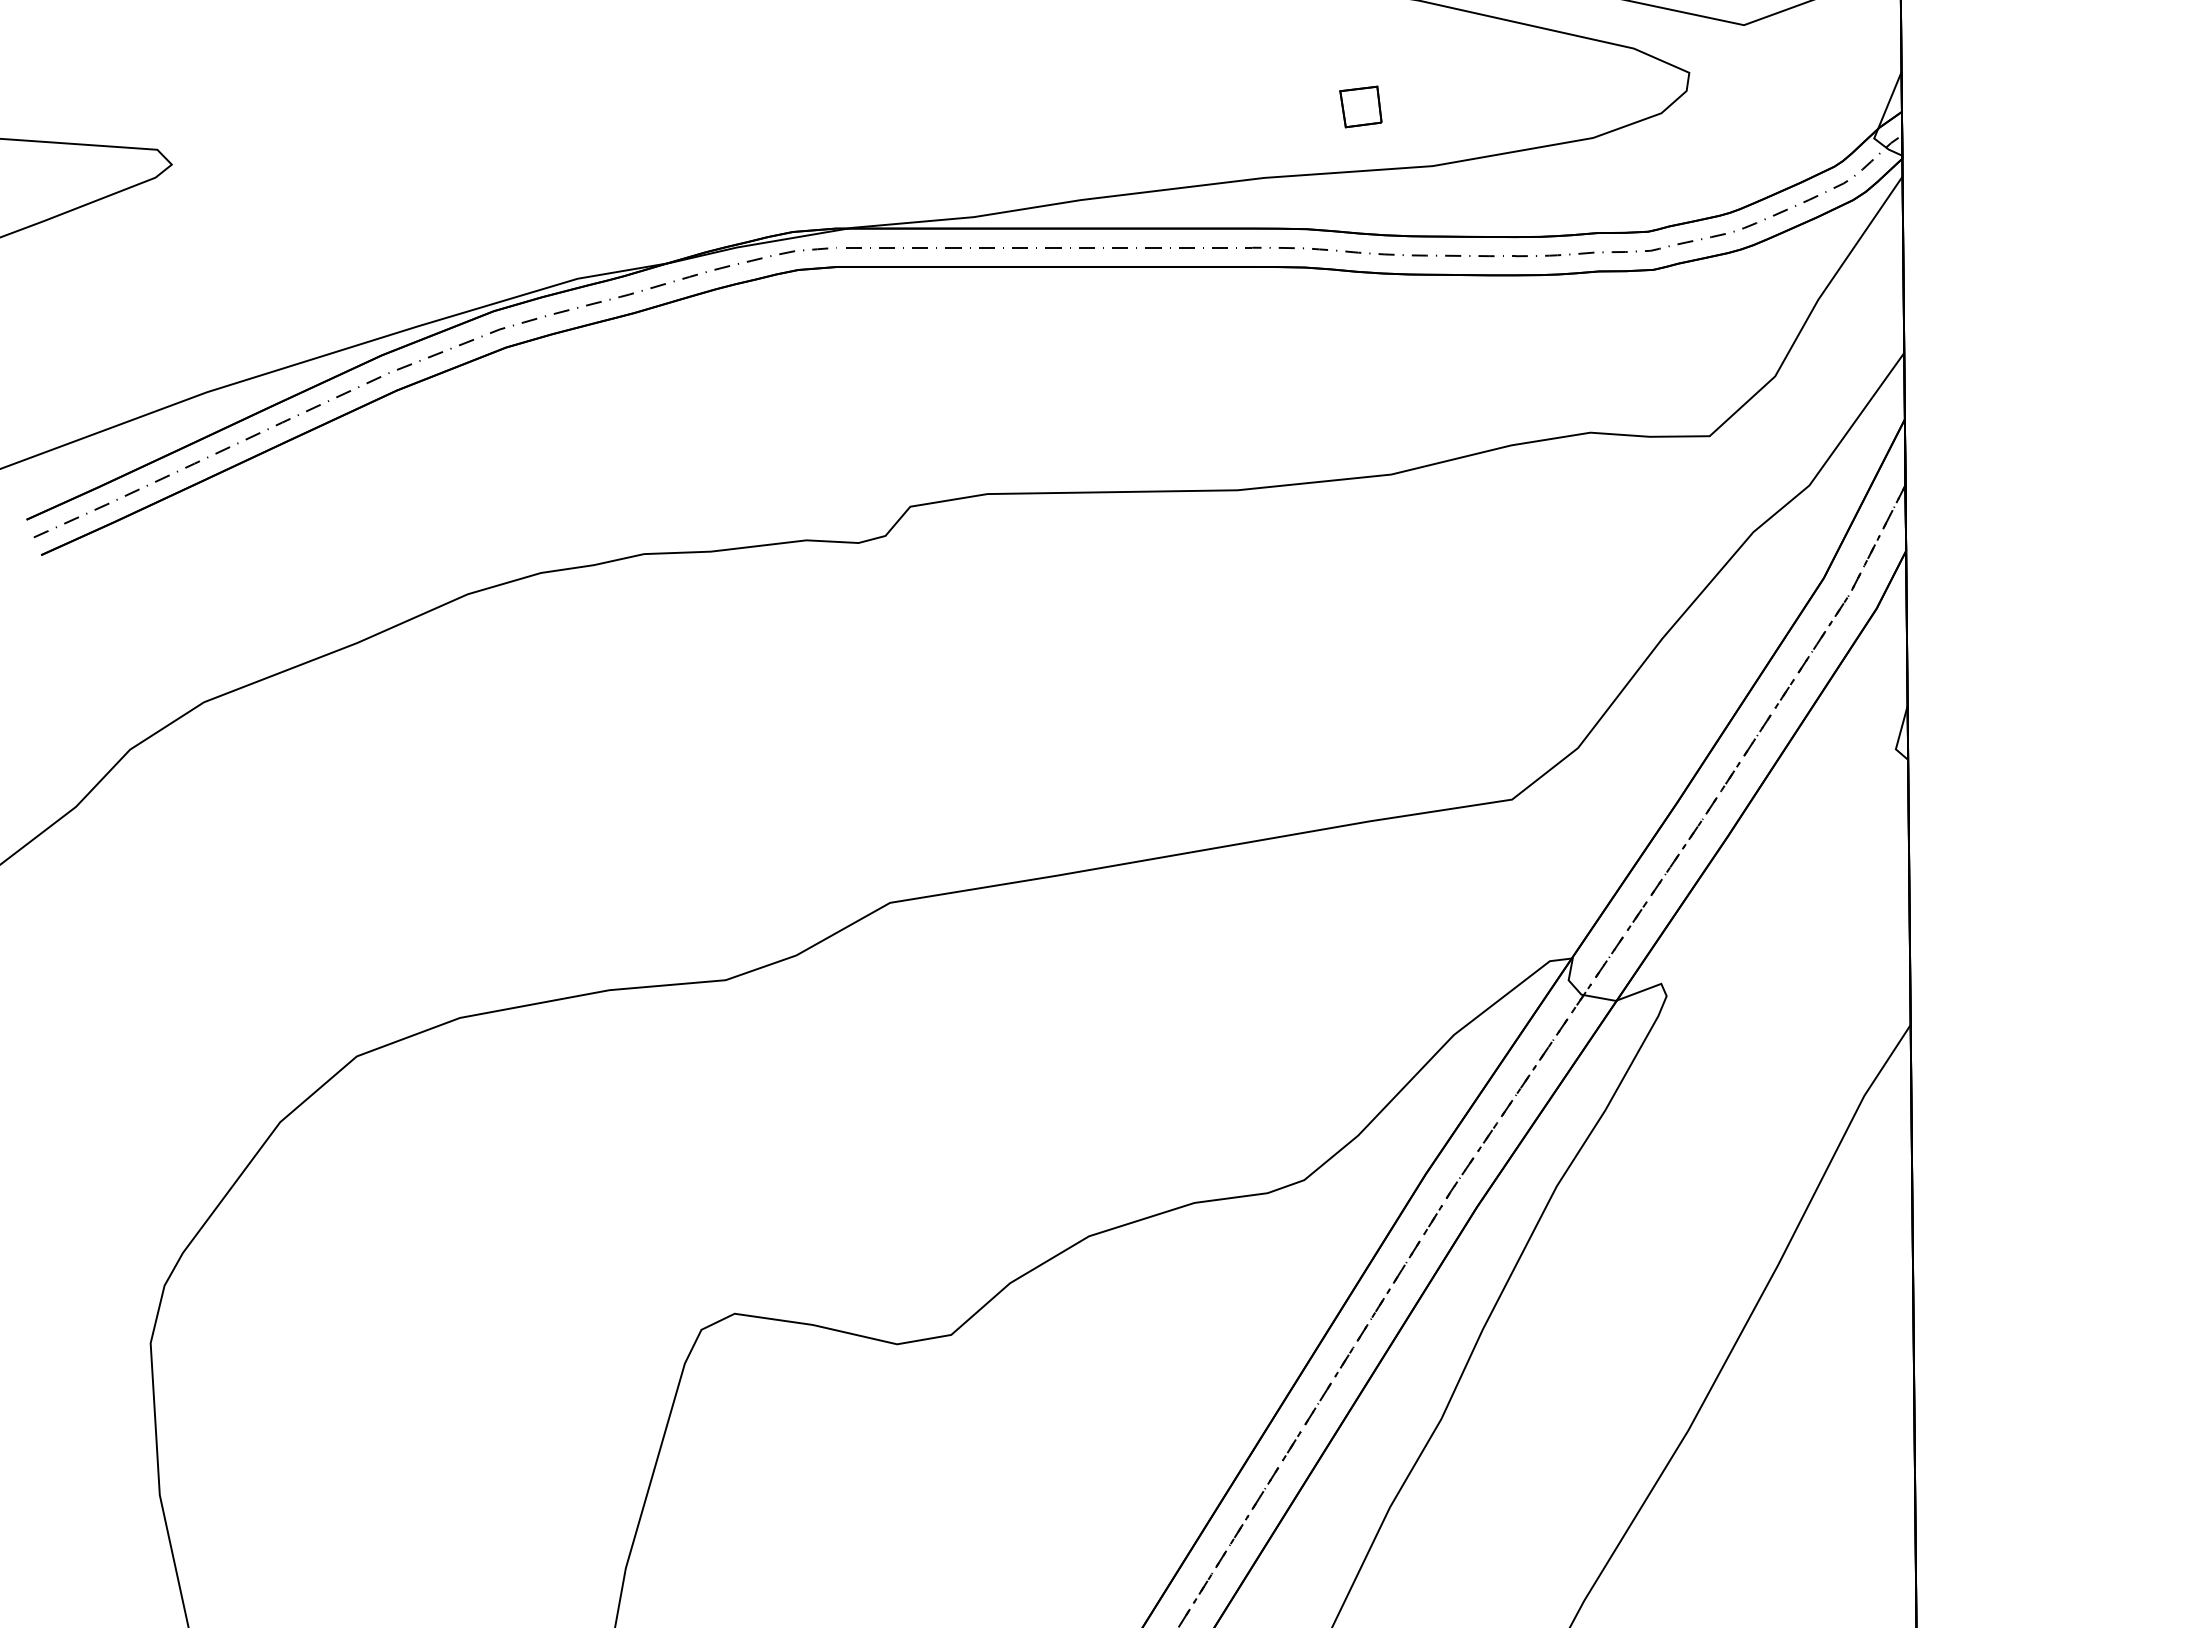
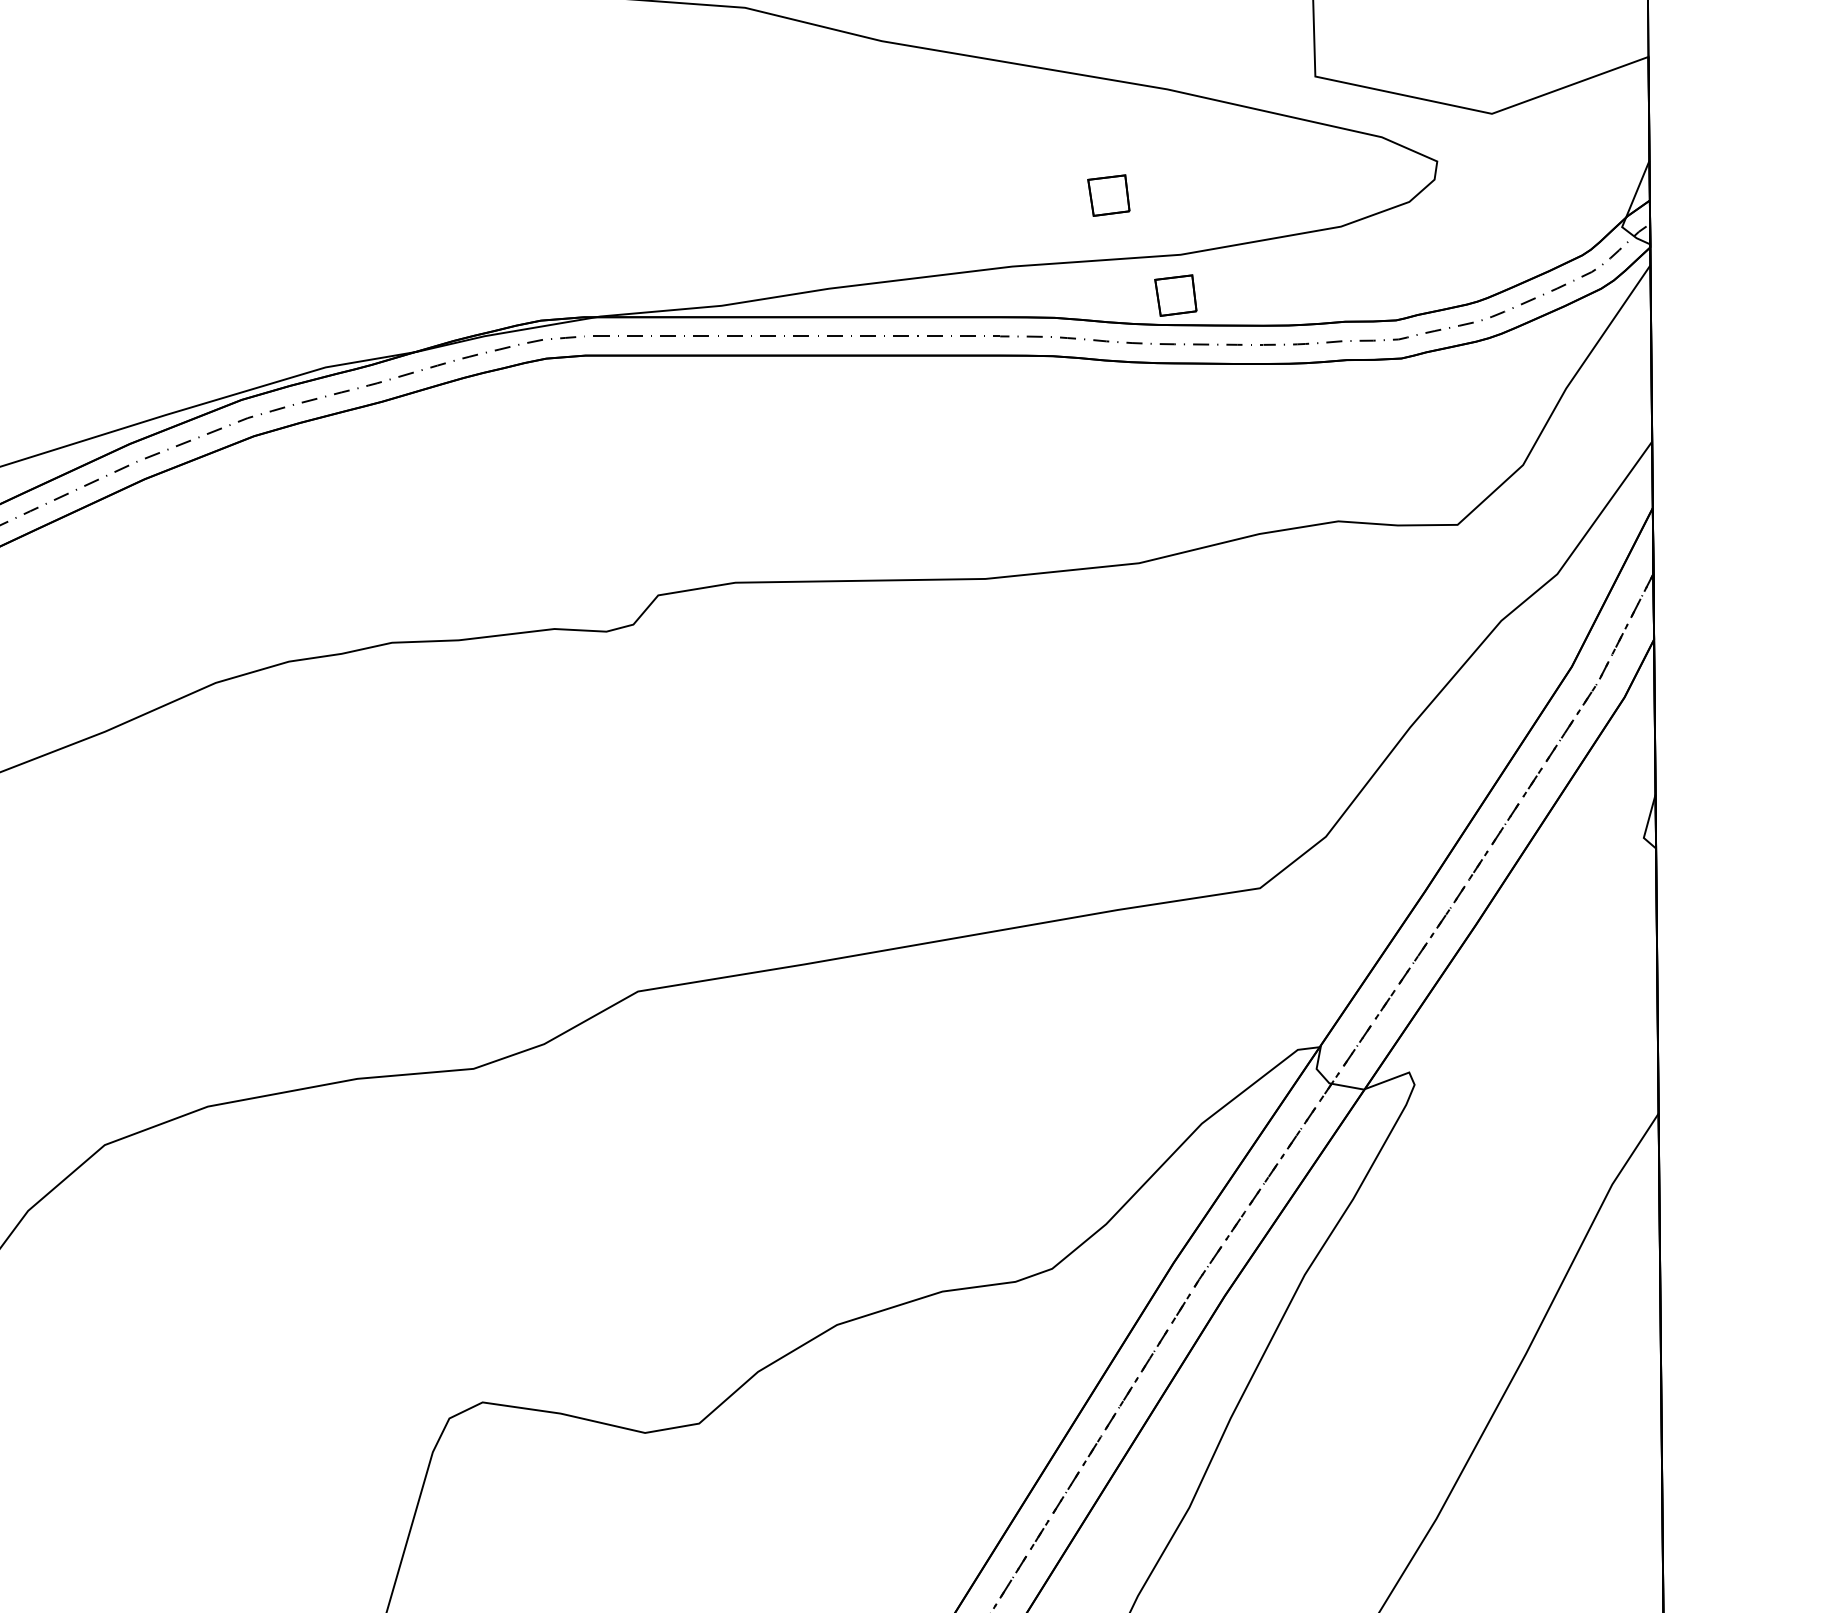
part: (1427, 206) -> (1175, 295), added

